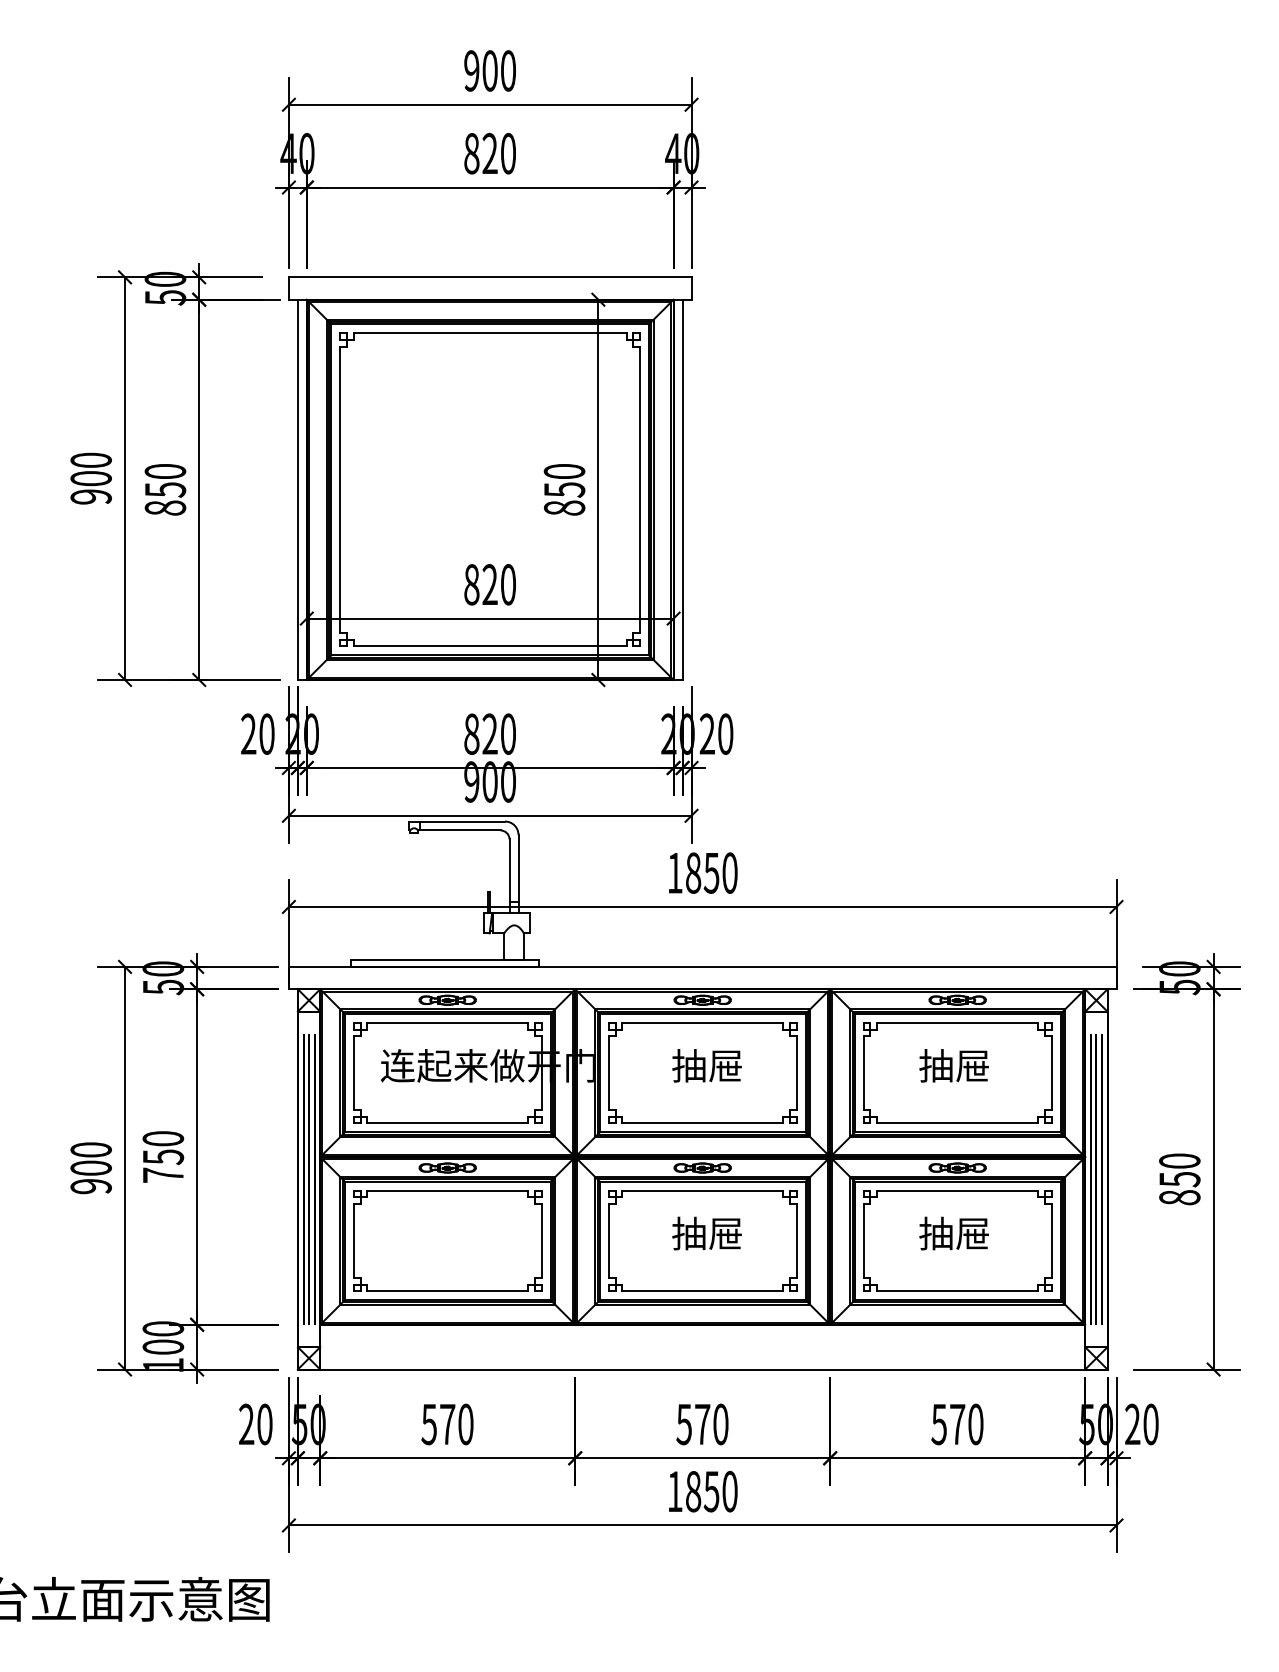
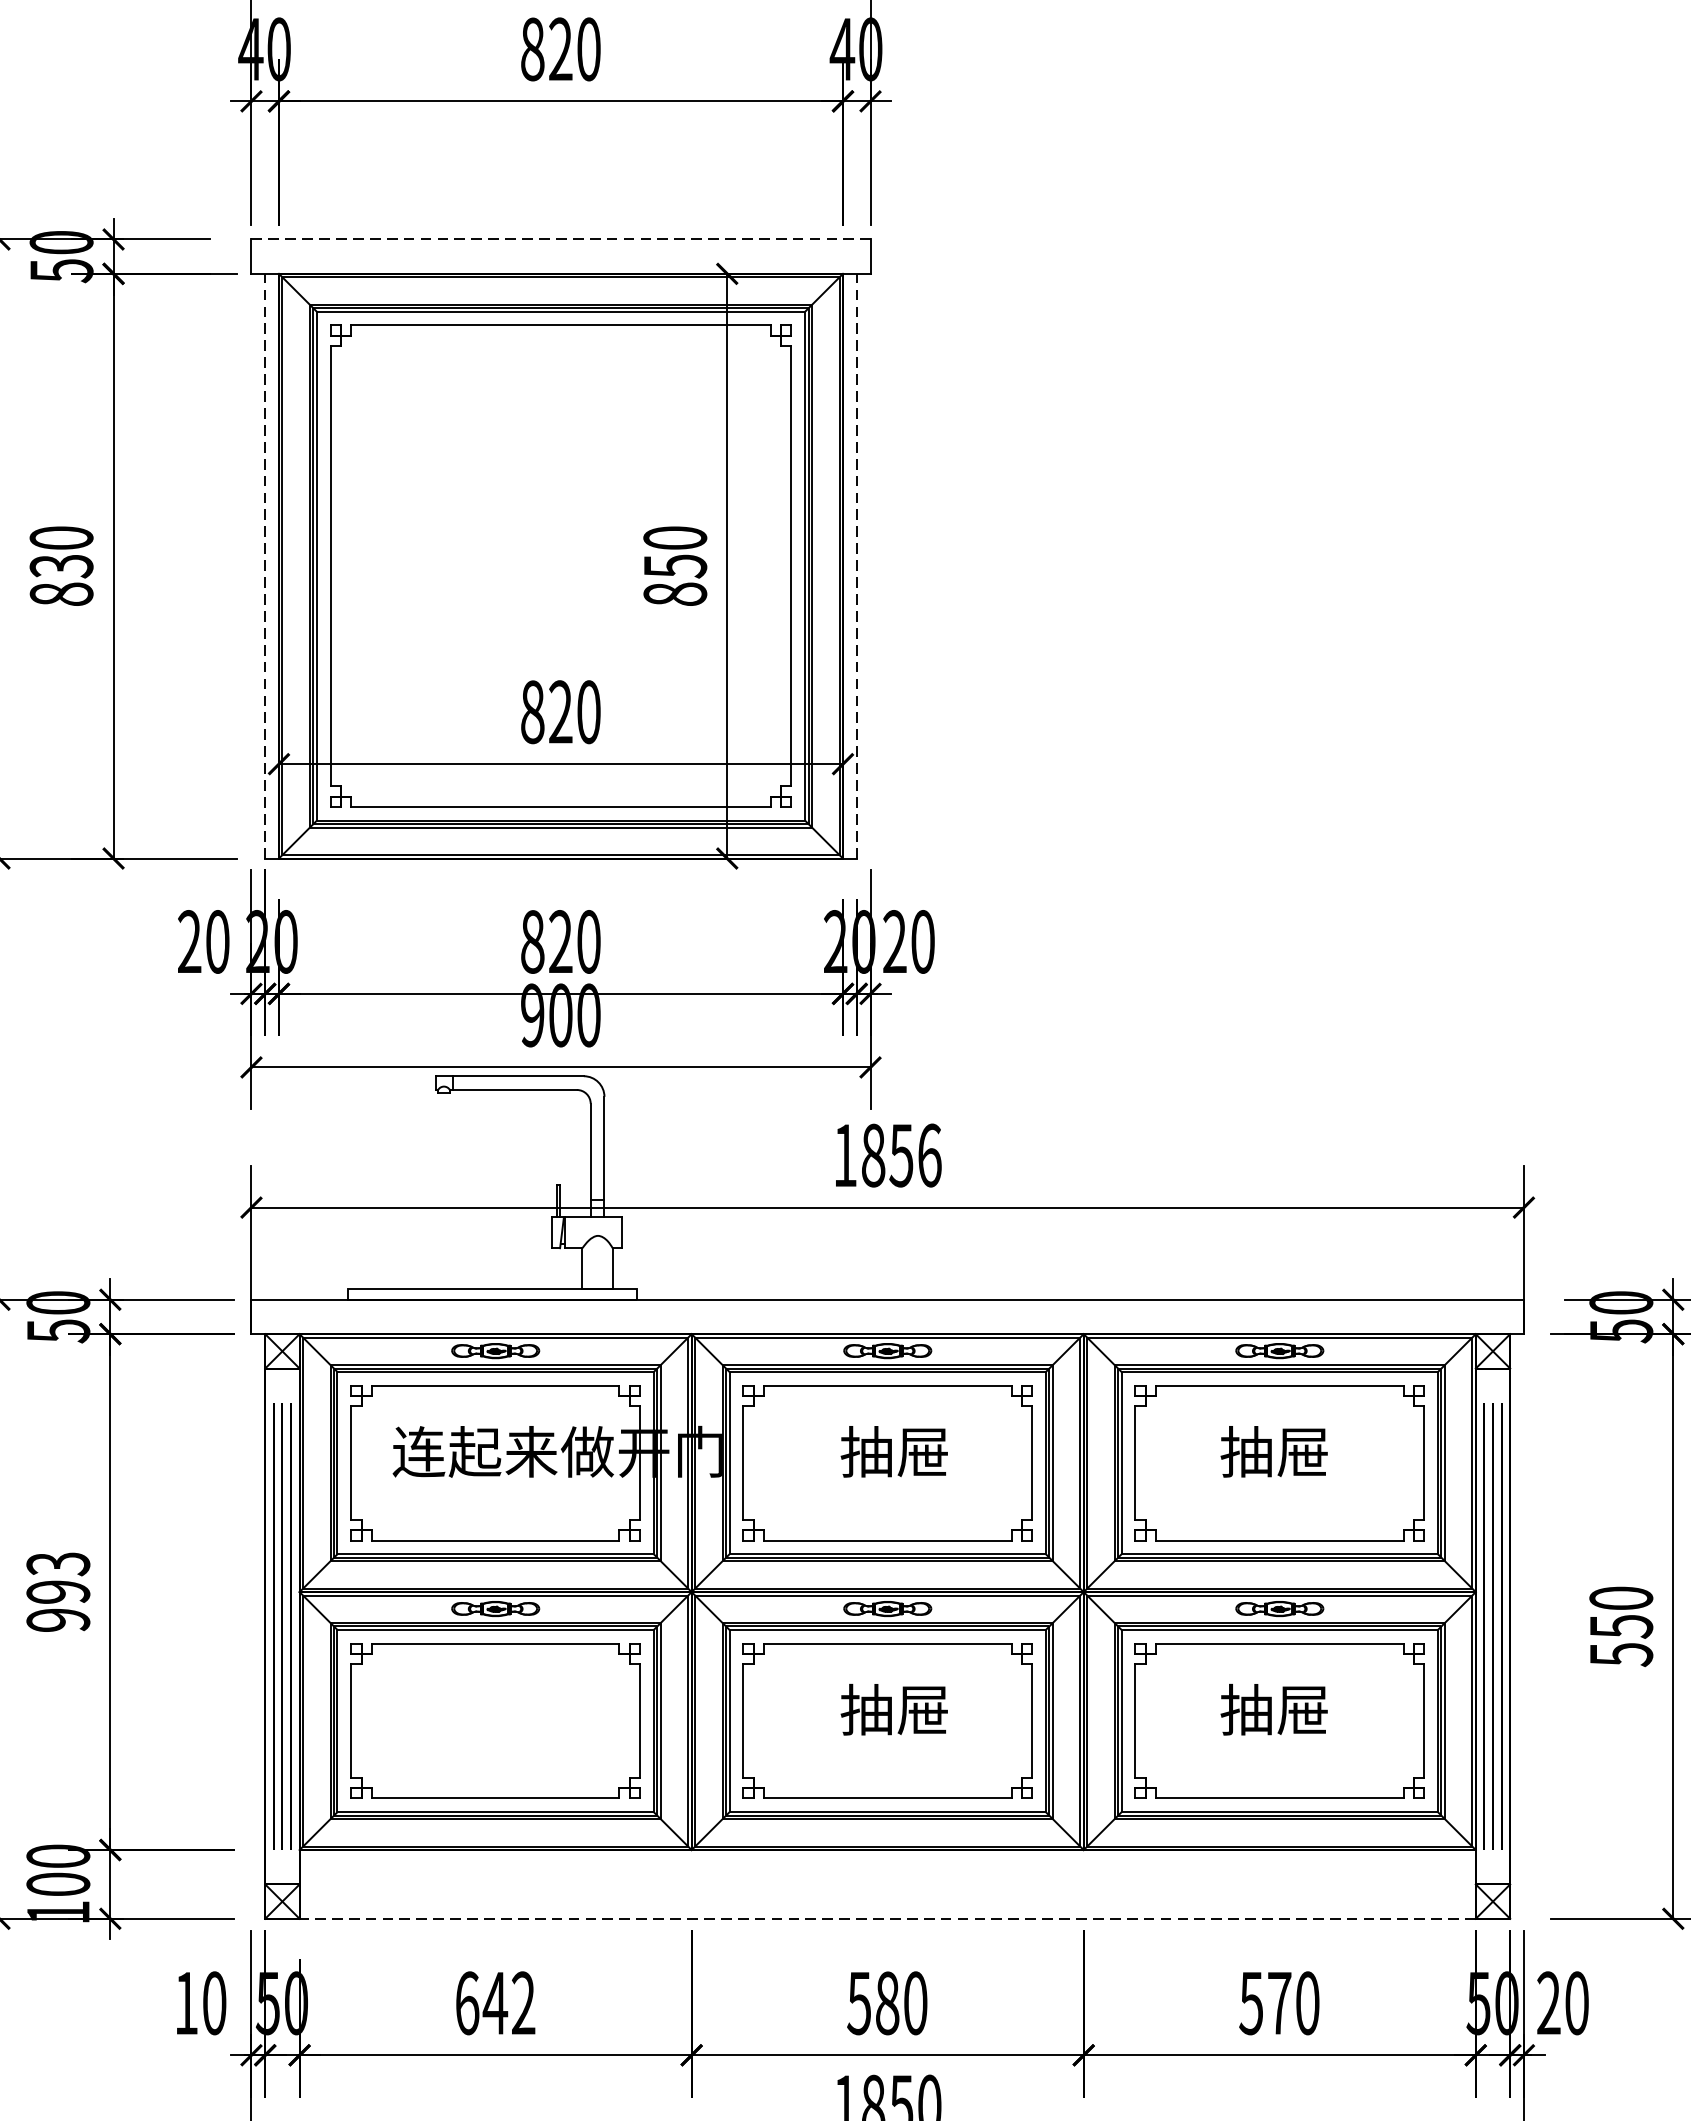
line: (490, 277) -> (561, 239), solid -> dashed
text: (164, 489) -> (60, 565), 850 -> 830
line: (297, 489) -> (264, 565), solid -> dashed
line: (682, 489) -> (856, 565), solid -> dashed
text: (729, 872) -> (928, 1154), 1850 -> 1856
text: (163, 1156) -> (58, 1591), 750 -> 993
text: (1179, 1197) -> (1620, 1654), 850 -> 550
line: (702, 1369) -> (887, 1918), solid -> dashed
text: (246, 1423) -> (186, 2001), 20 -> 10
text: (447, 1424) -> (495, 2003), 570 -> 642
text: (702, 1424) -> (887, 2003), 570 -> 580

